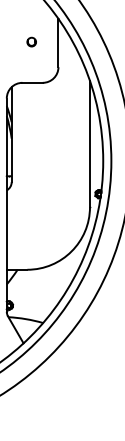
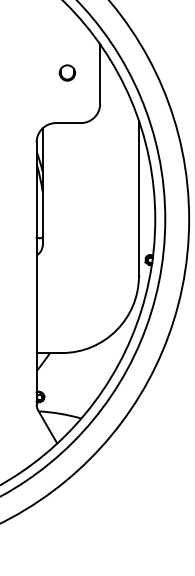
circle: (31, 41) -> (66, 72), size x1.43

